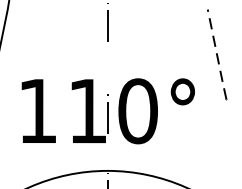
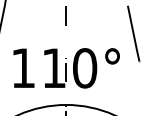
line: (216, 54) -> (133, 33), dashed -> solid

